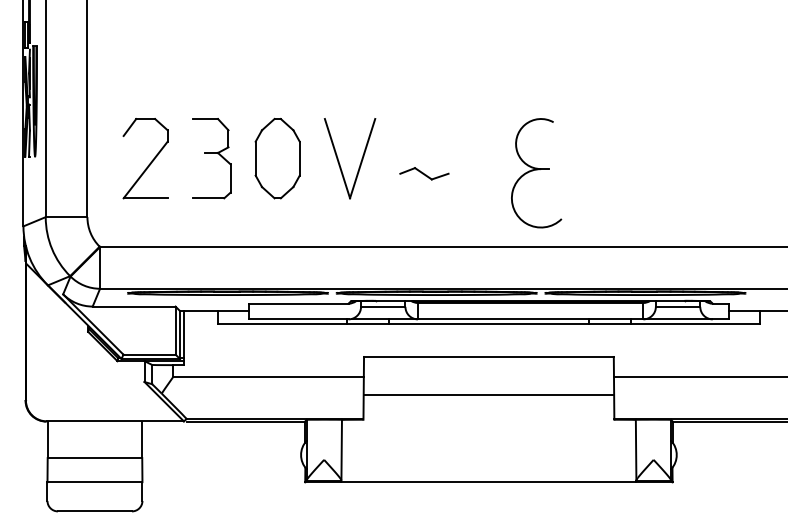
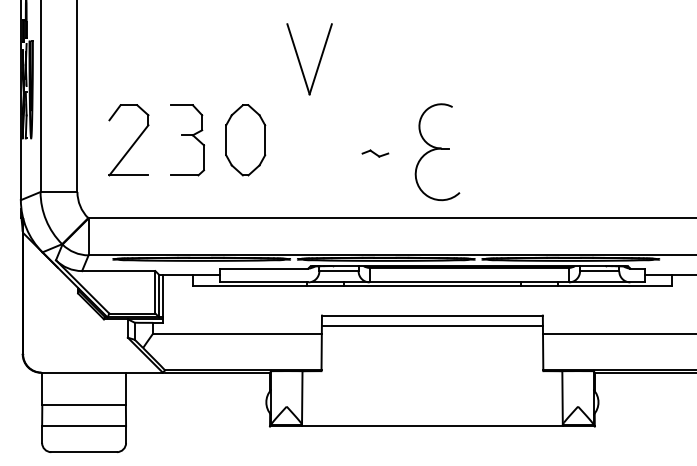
part: (339, 161) -> (300, 61), moved
part: (424, 173) -> (375, 153), size x0.6
part: (536, 173) -> (437, 152), moved
line: (489, 394) -> (432, 325), moved

